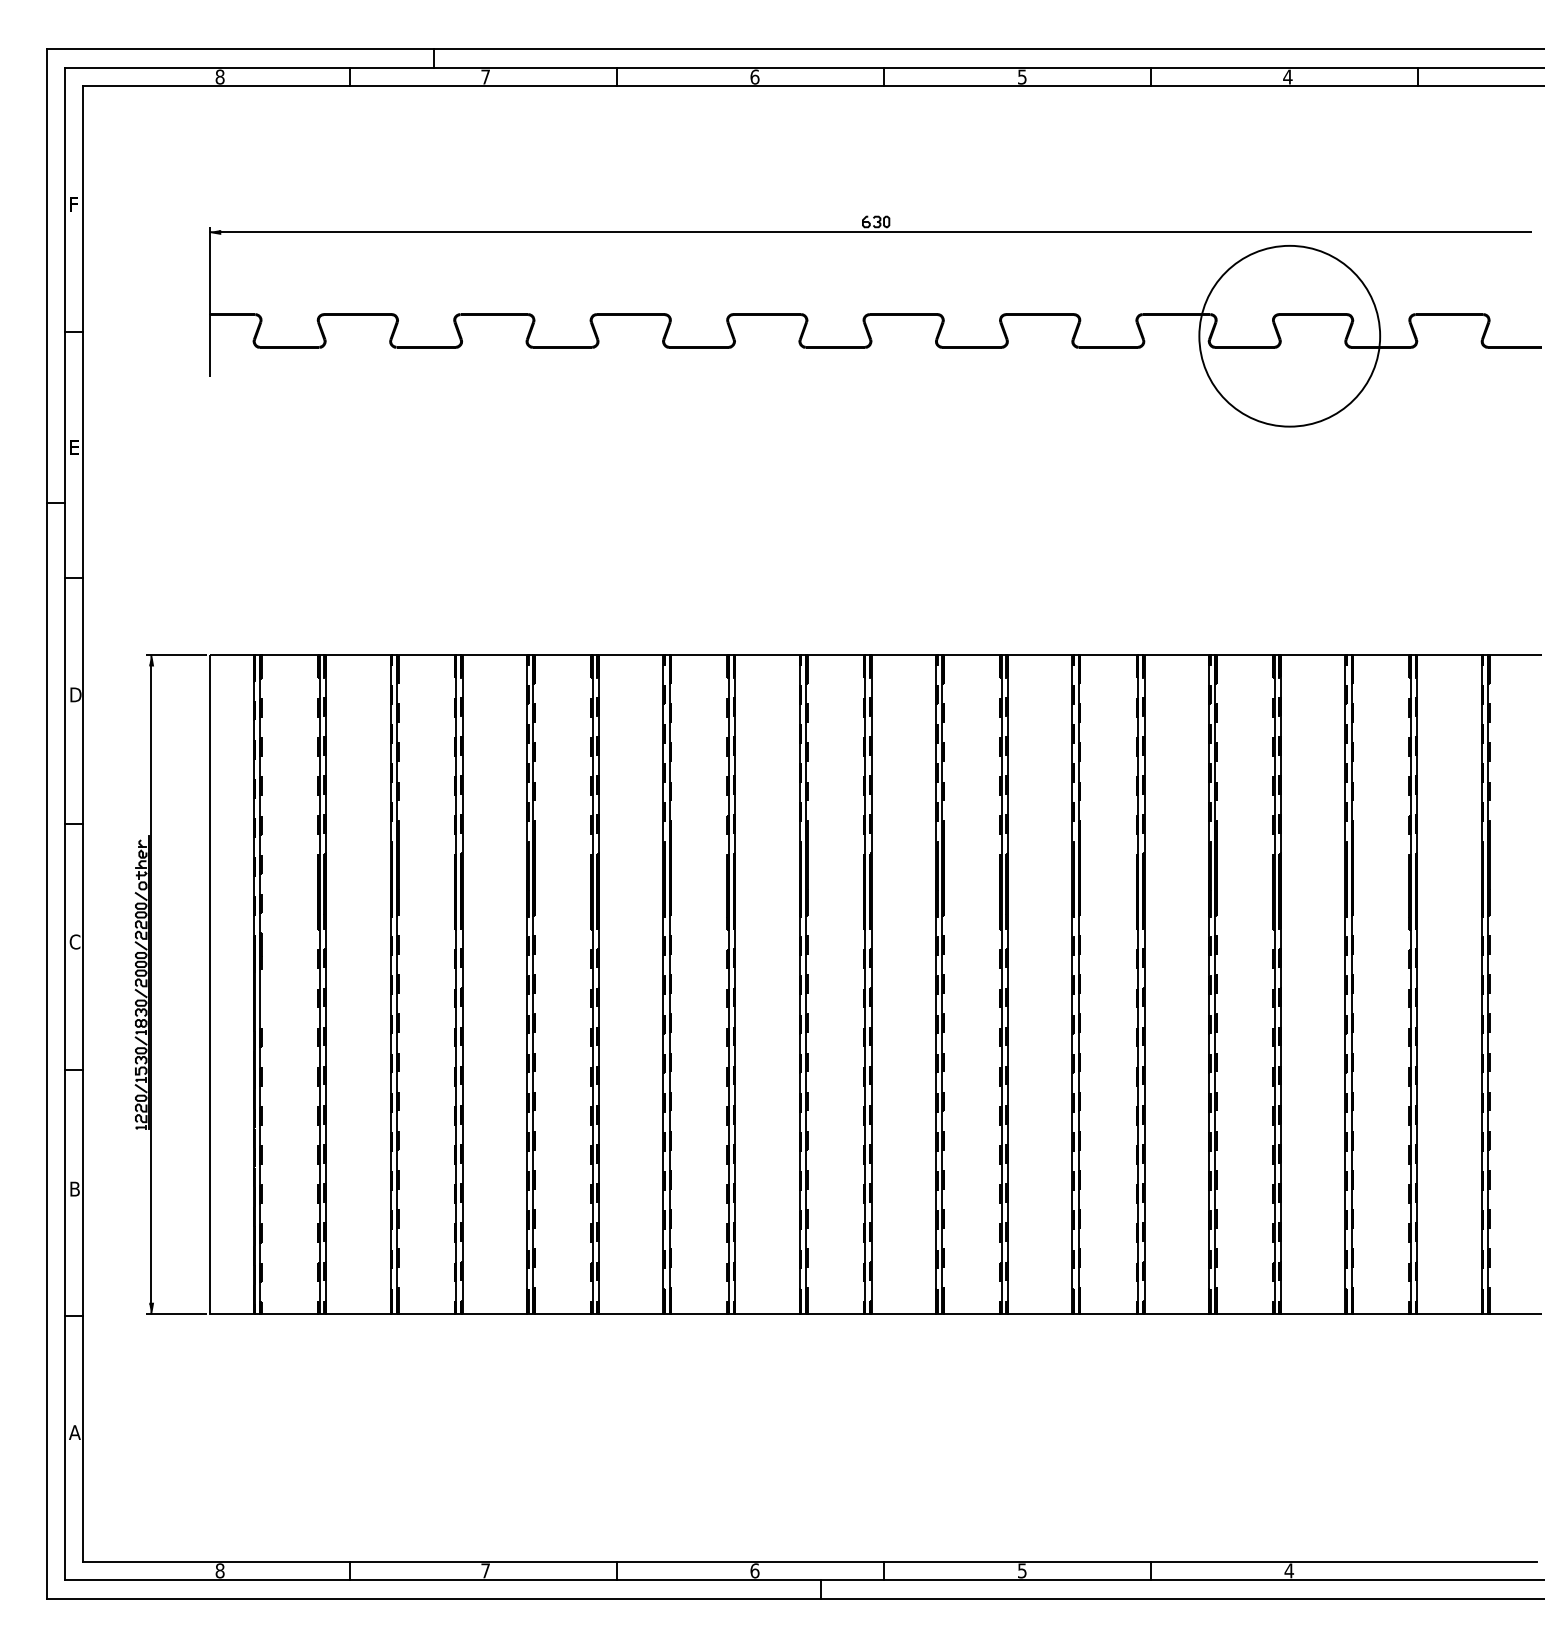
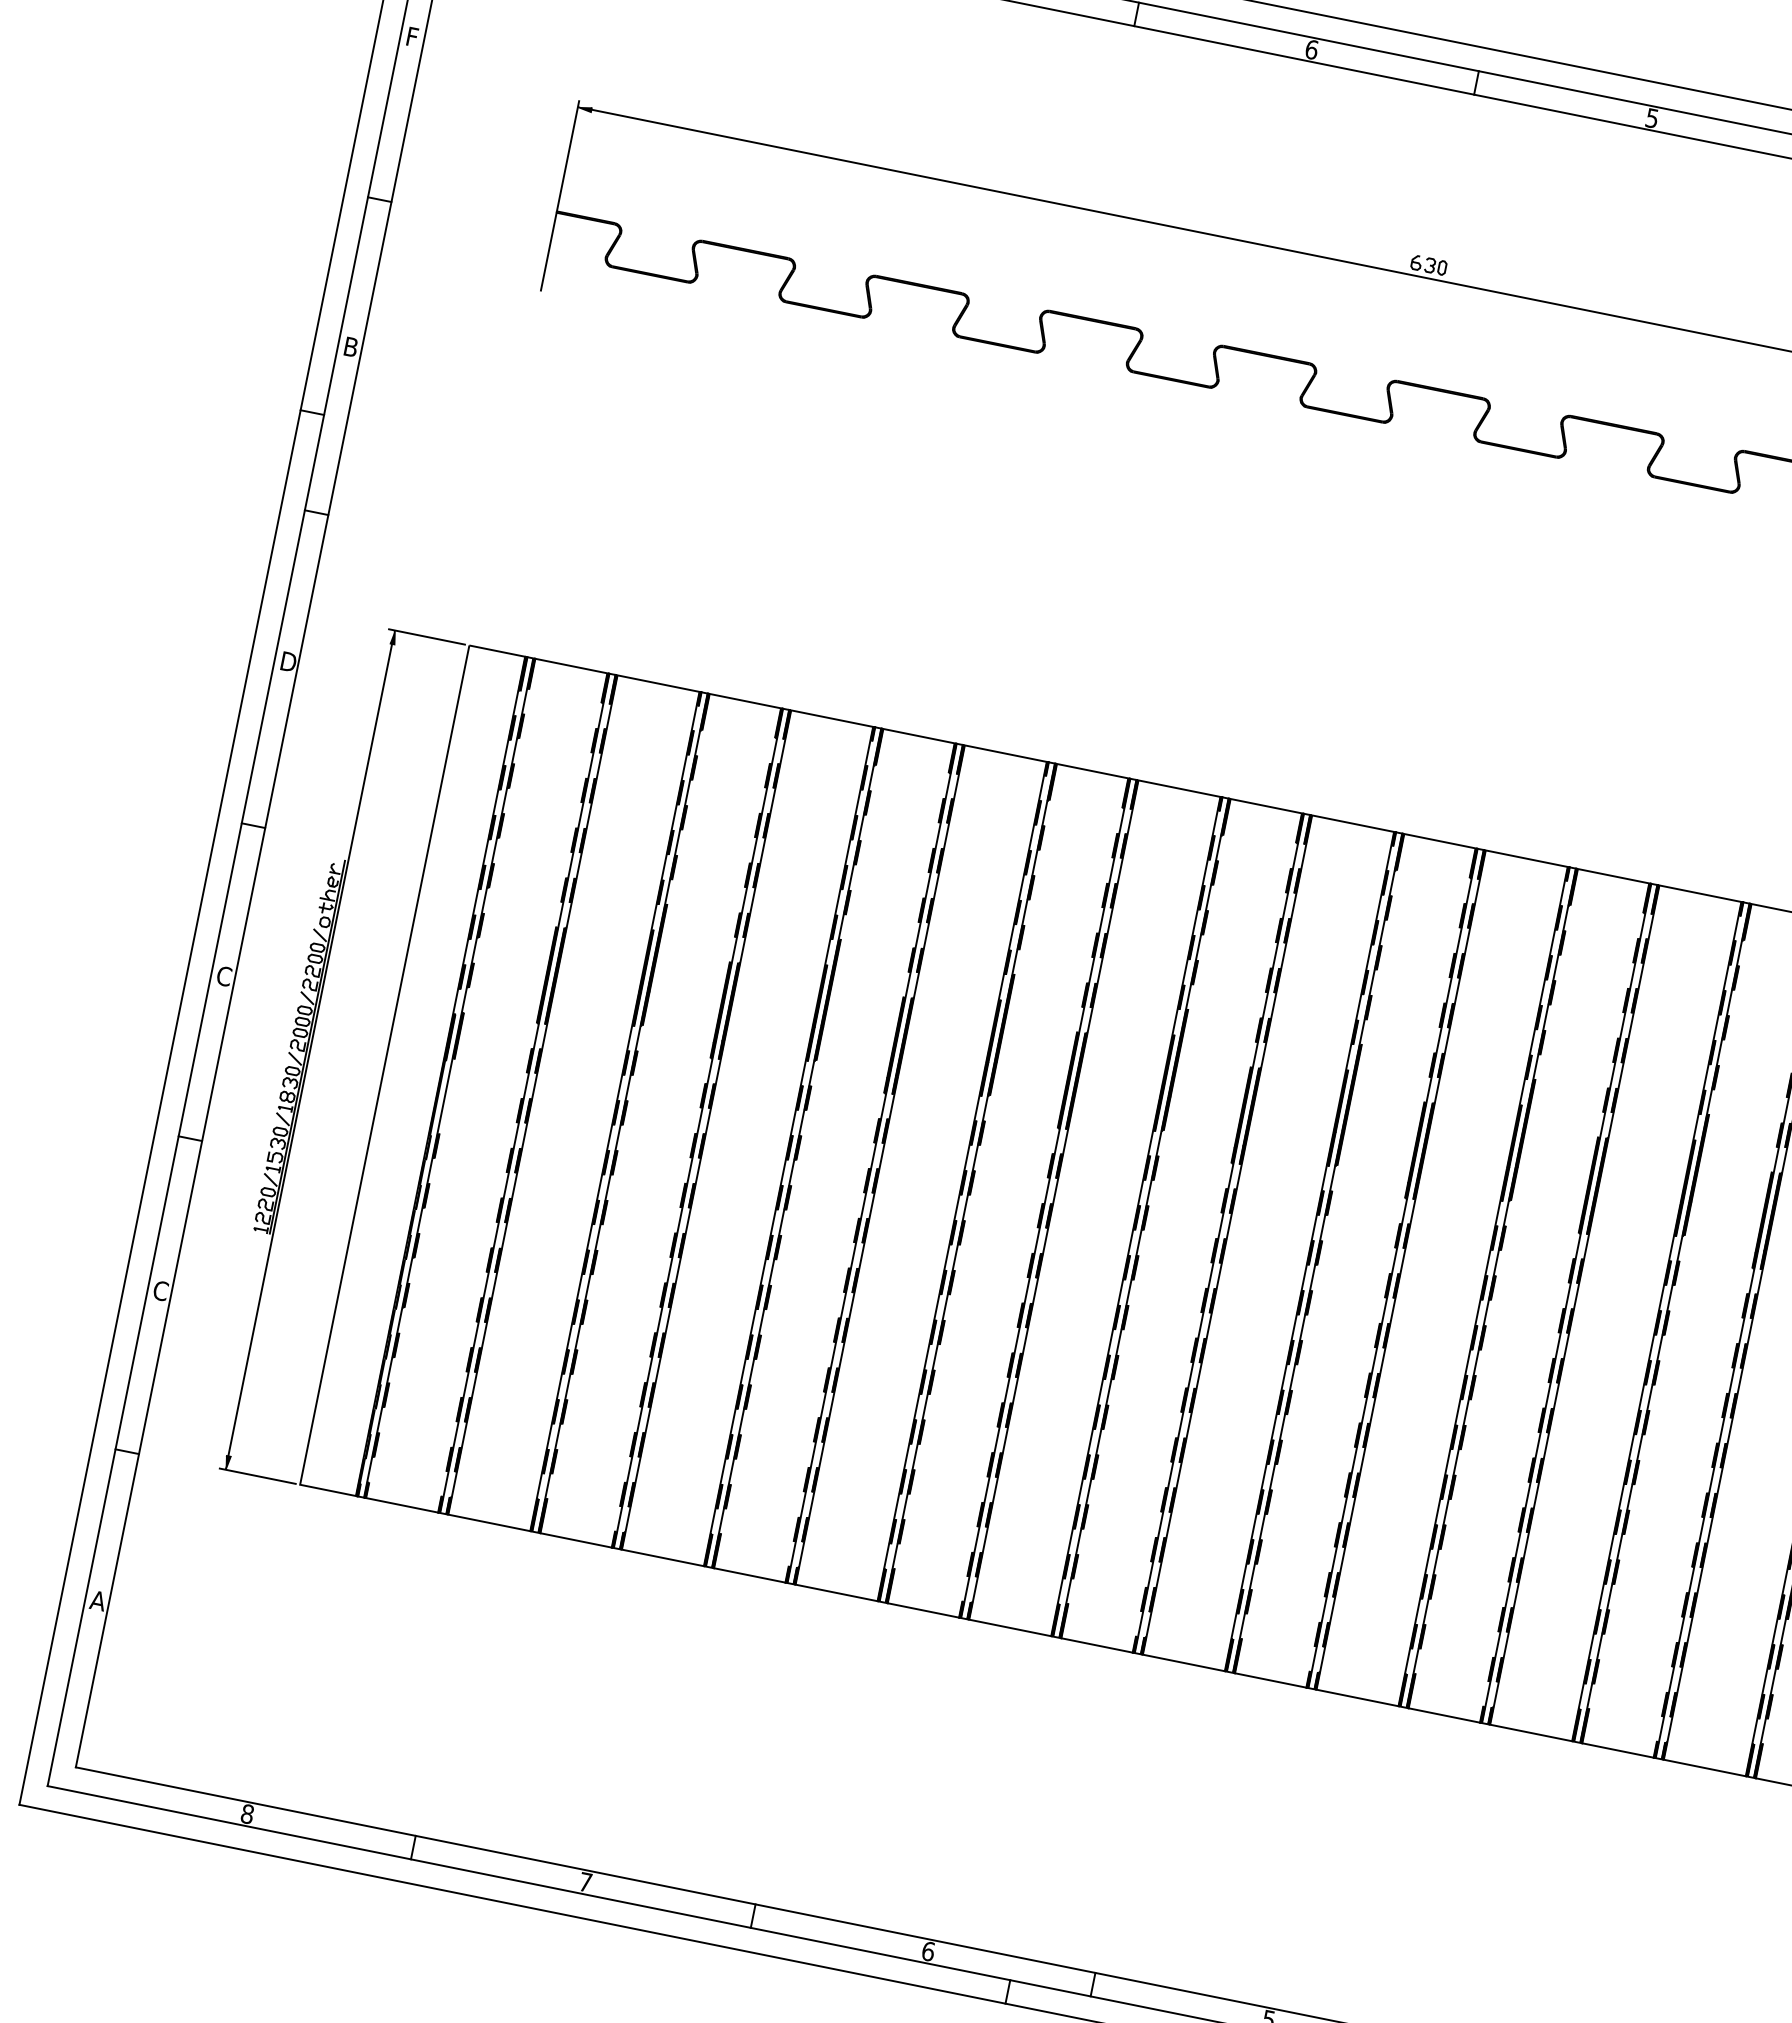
text: (74, 447) -> (350, 346), E -> B
text: (74, 1188) -> (160, 1289), B -> C

